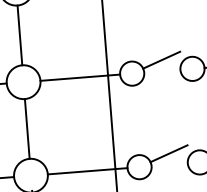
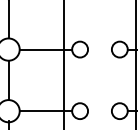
line: (160, 59) -> (99, 41), removed
line: (168, 153) -> (99, 103), removed

